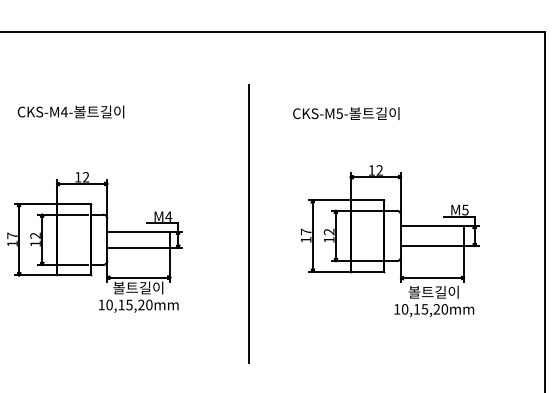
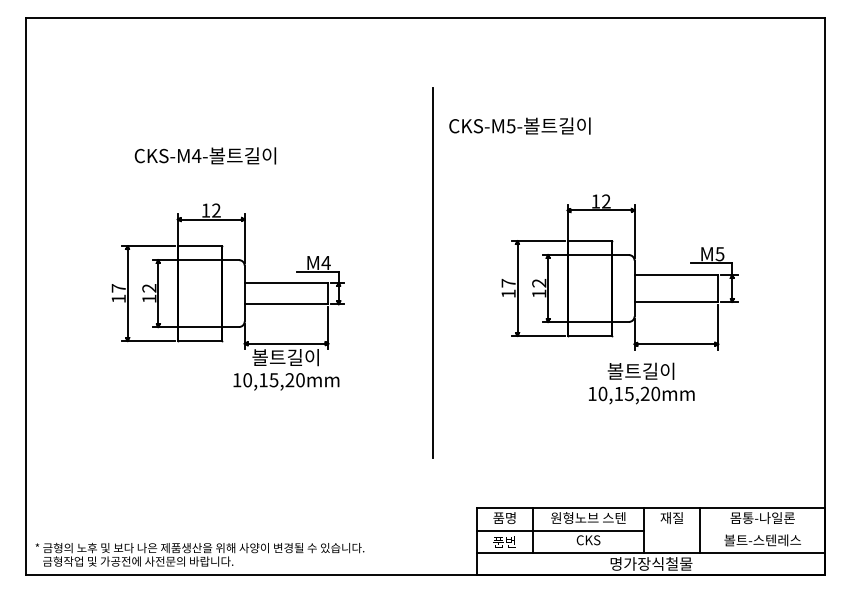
text: (71, 111) -> (205, 155), moved
text: (345, 113) -> (519, 125), moved
text: (434, 301) -> (641, 383), moved

